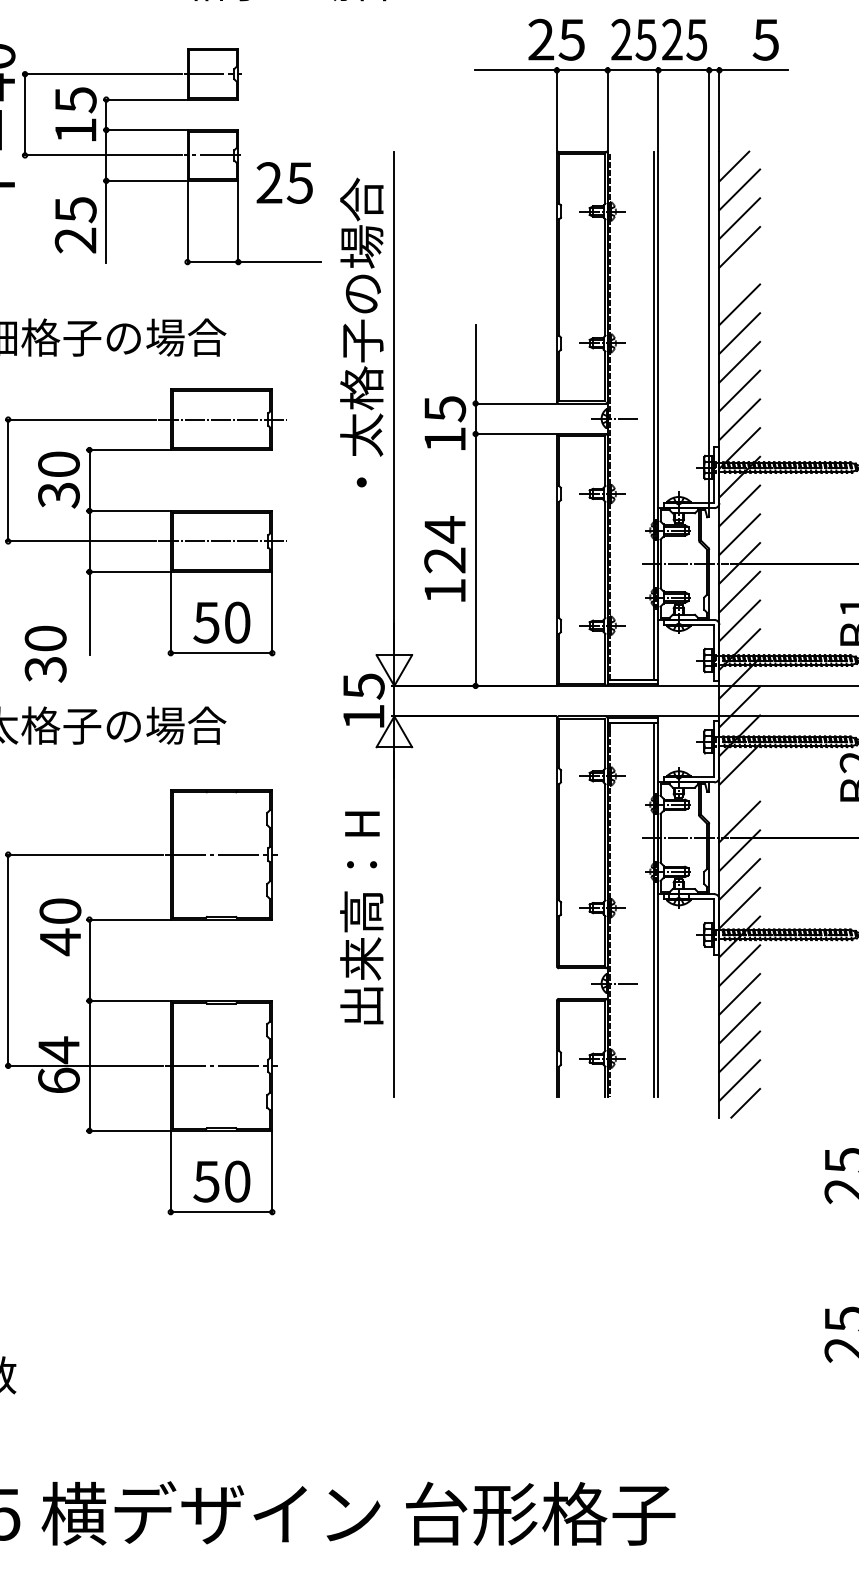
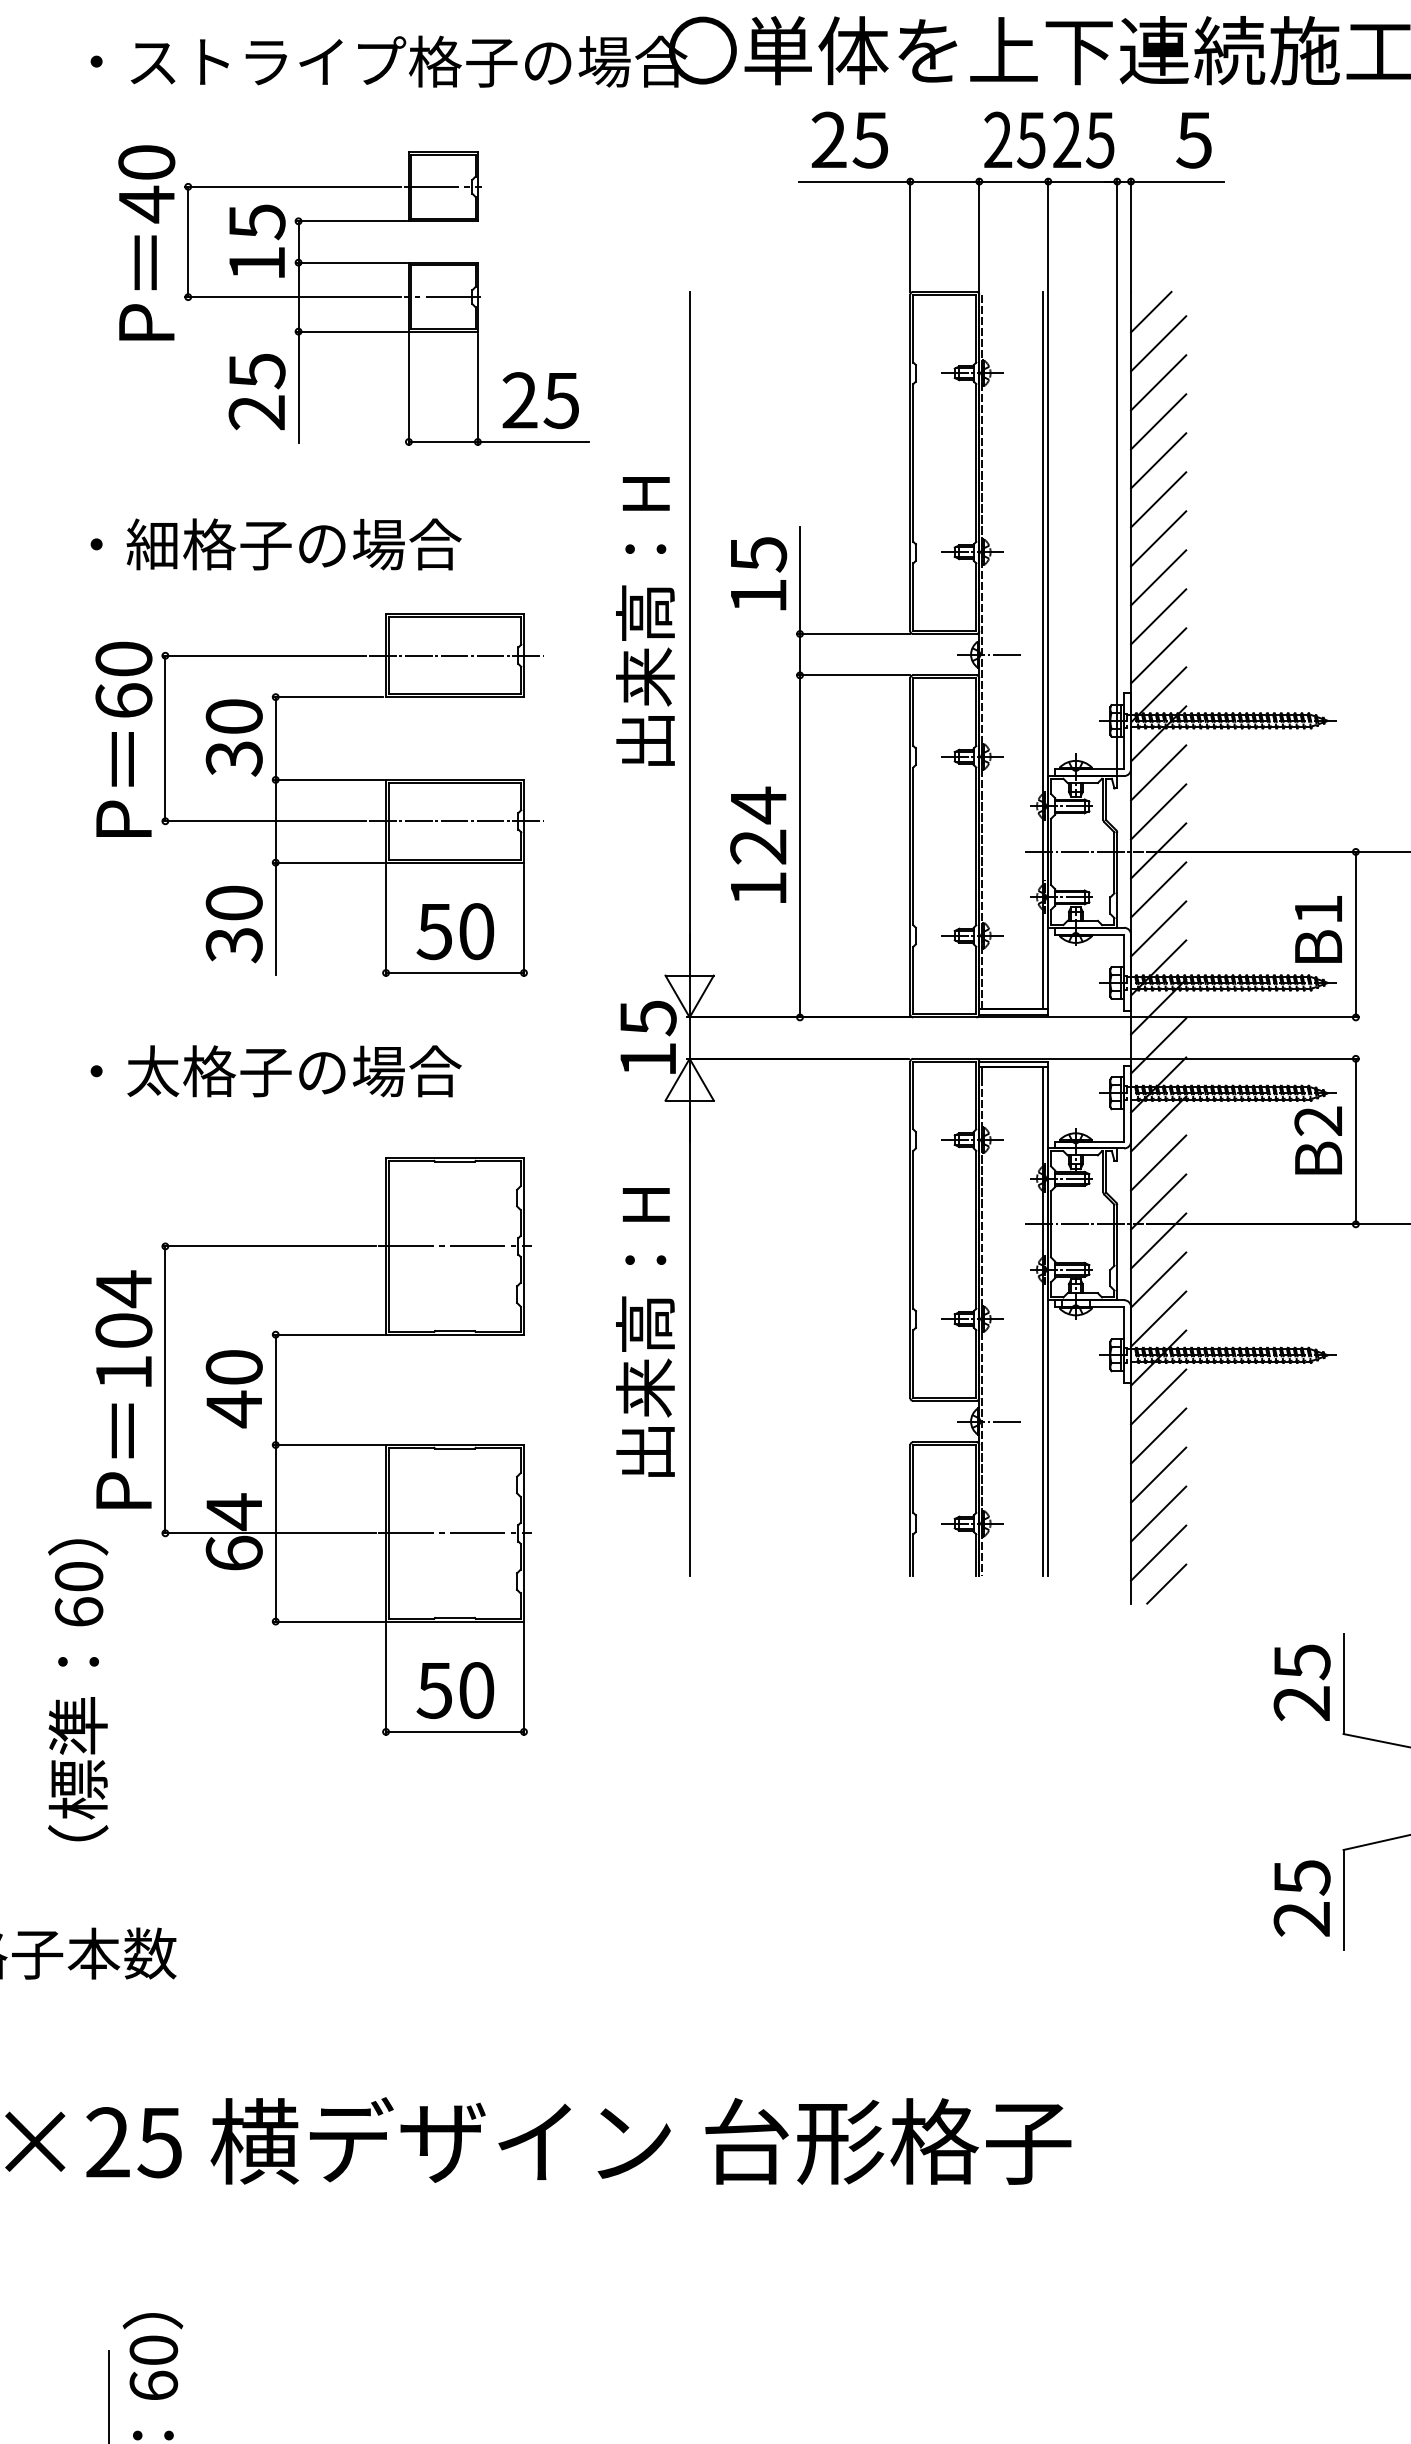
text: (556, 39) -> (849, 139), moved
text: (284, 182) -> (540, 400), moved
line: (739, 275) -> (1158, 460), added
text: (361, 339) -> (645, 546), ・太格子の場合 -> 出来高：H
text: (445, 423) -> (759, 573), moved
text: (45, 654) -> (233, 924), moved
line: (739, 792) -> (1158, 1162), added
text: (59, 927) -> (233, 1389), moved

